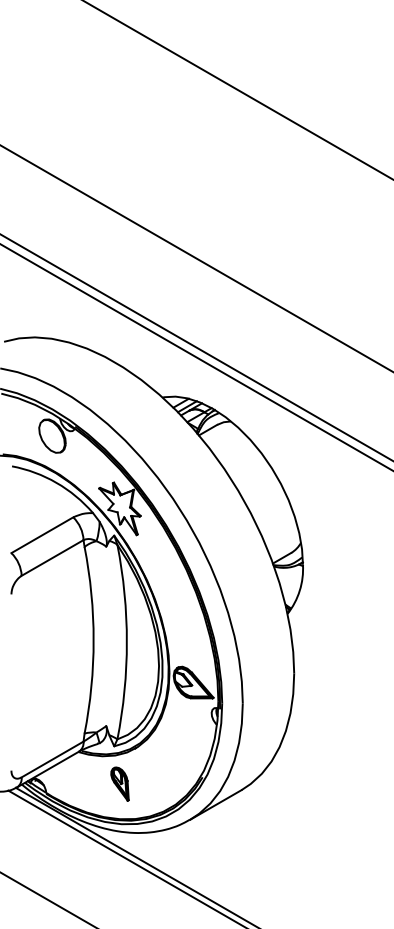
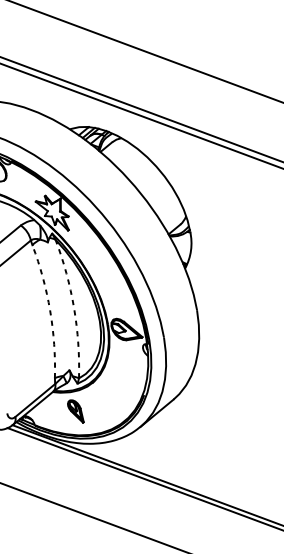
arc: (93, 640) -> (50, 310), solid -> dashed
arc: (126, 642) -> (73, 308), solid -> dashed
part: (119, 783) -> (75, 411), moved

